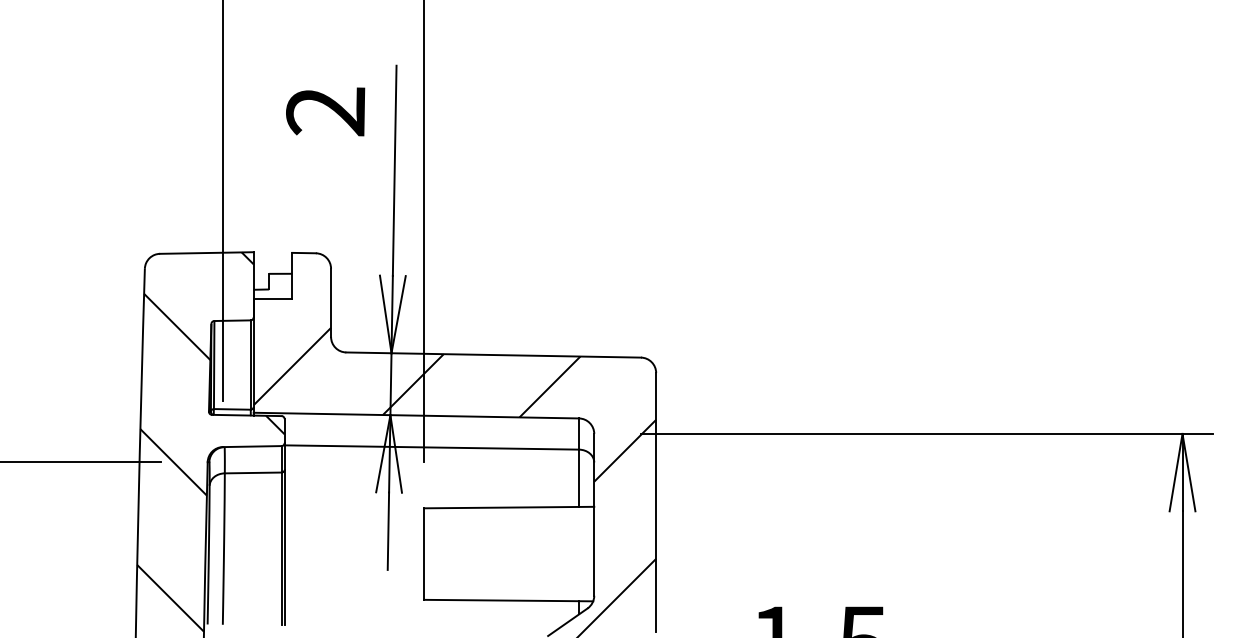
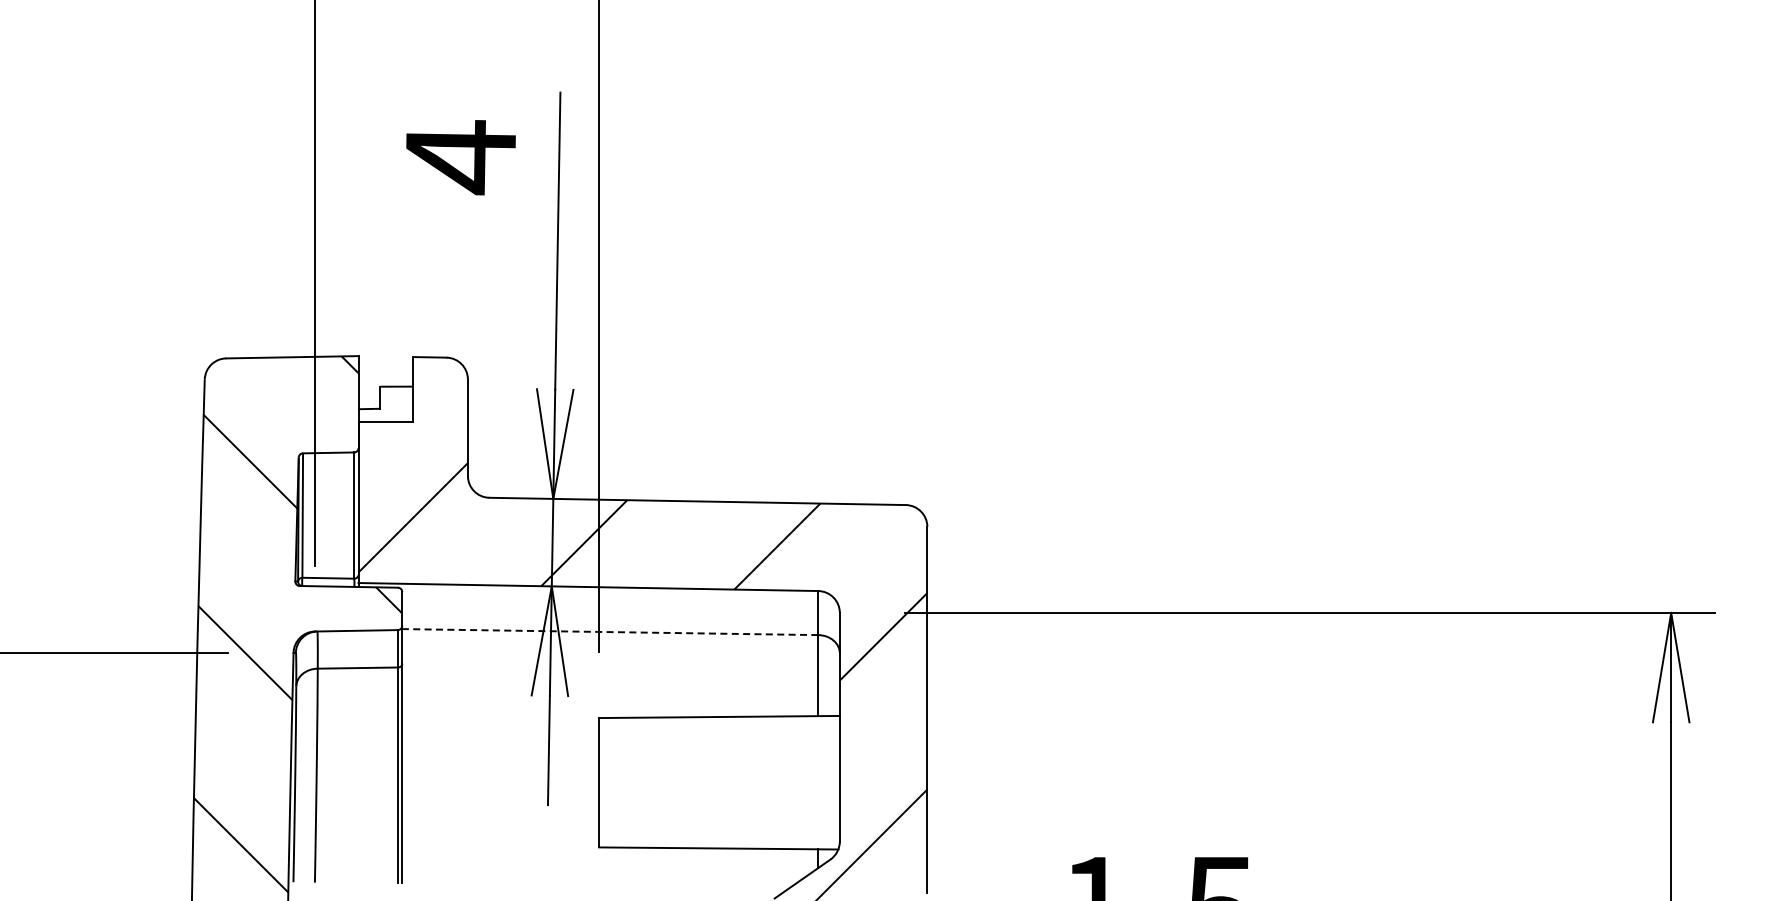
text: (325, 111) -> (460, 157), 2 -> 4
line: (431, 447) -> (609, 632), solid -> dashed

